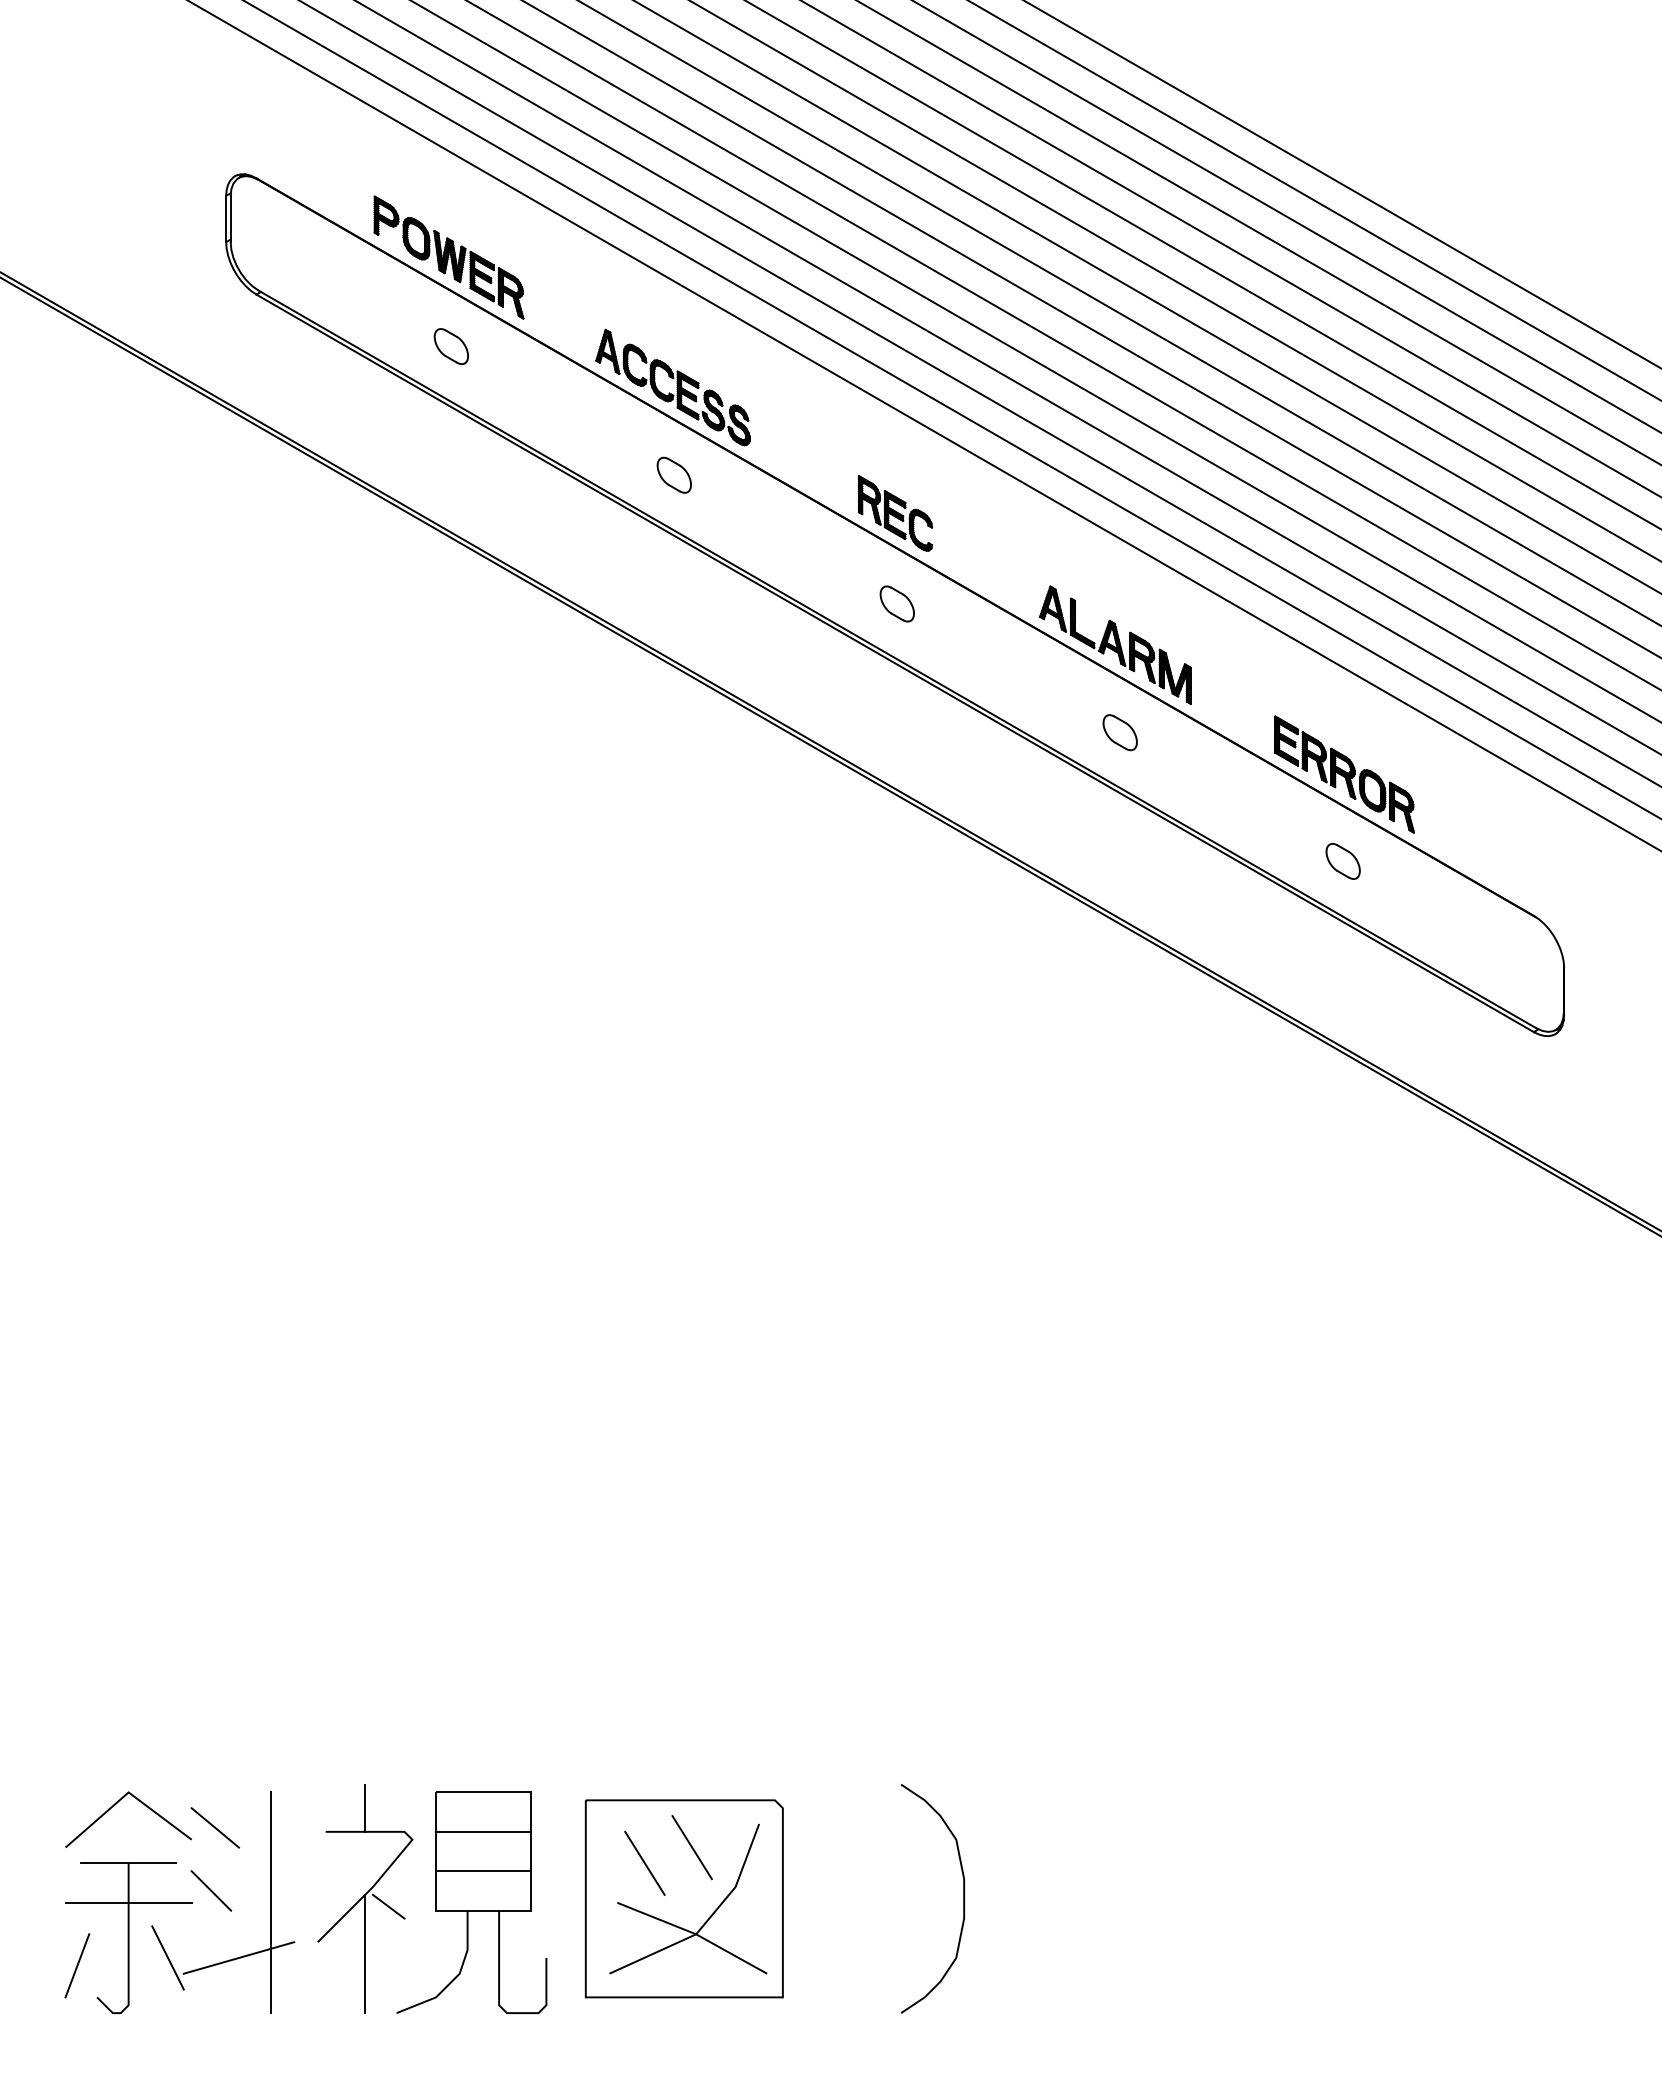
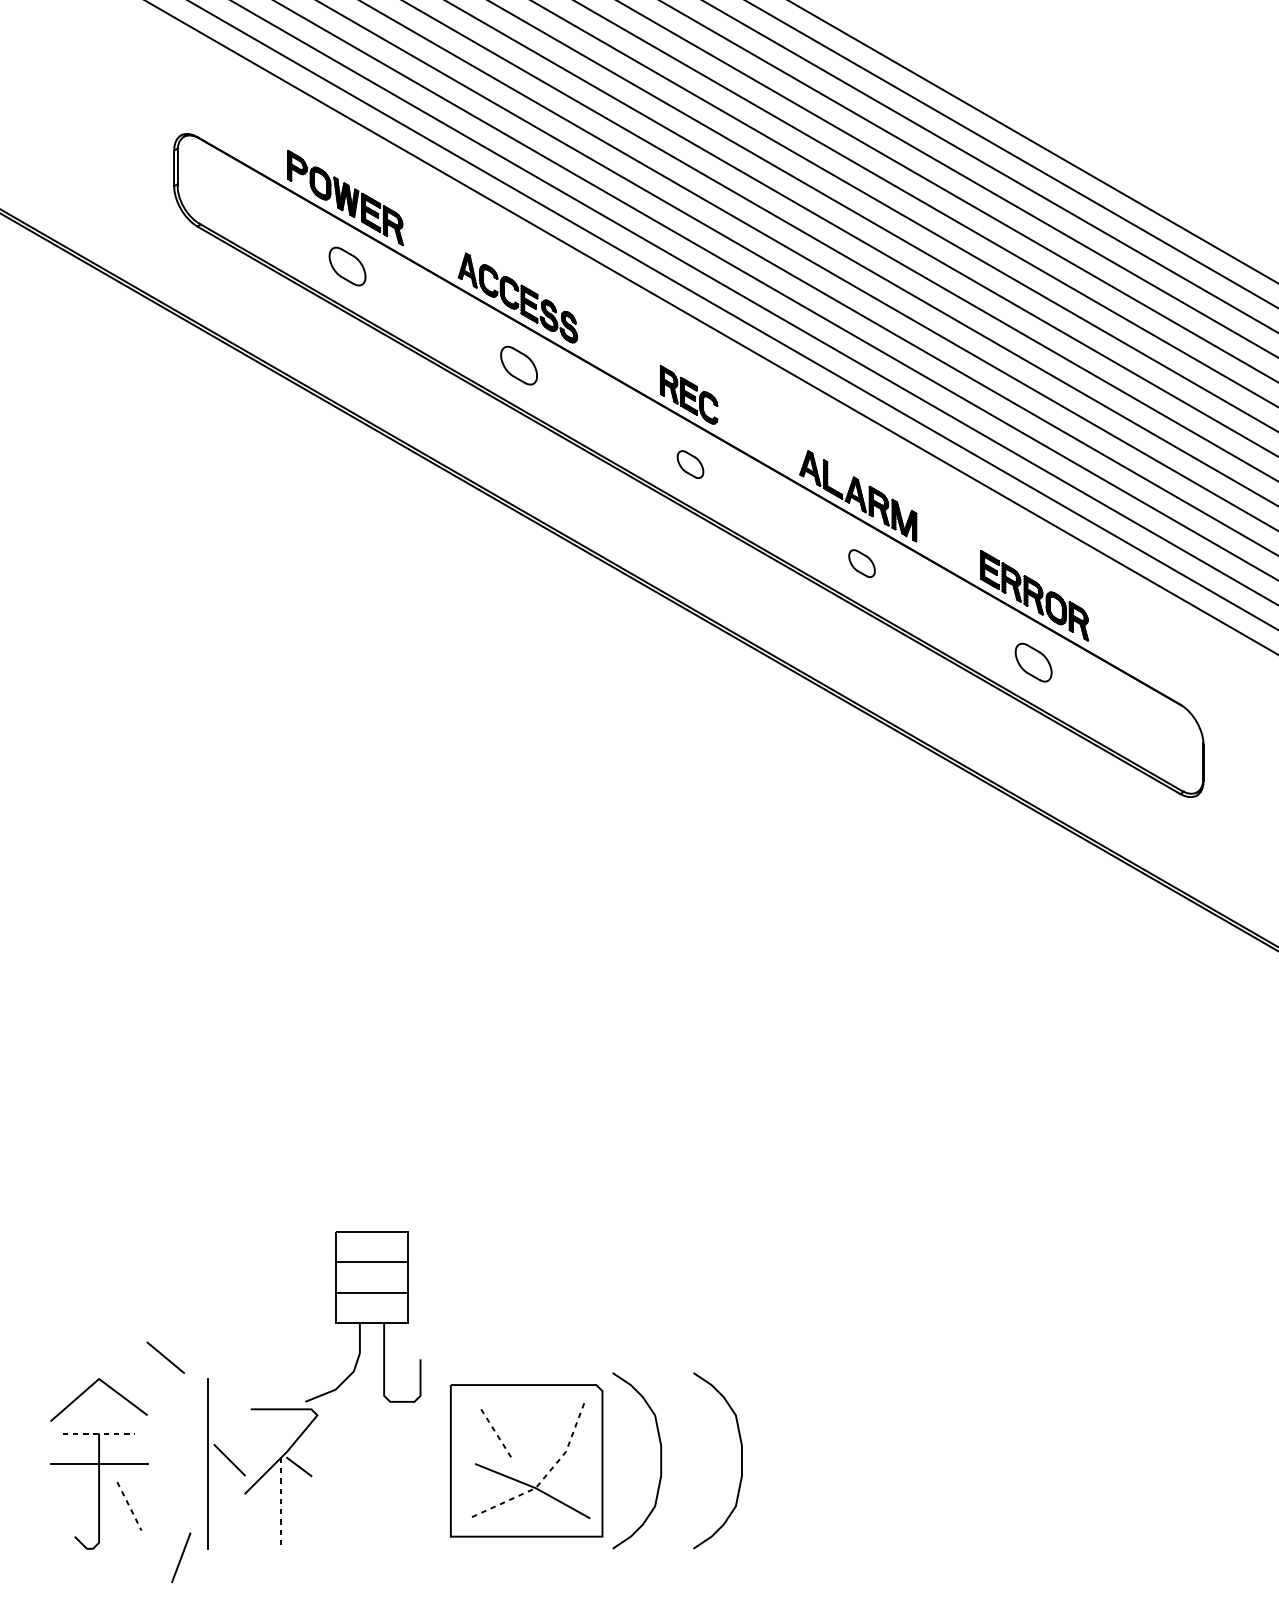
part: (450, 346) -> (346, 266), size x1.4
part: (673, 474) -> (518, 364), size x1.4
part: (1342, 861) -> (1033, 662), size x1.4
line: (365, 1807) -> (281, 1390), removed
line: (215, 1827) -> (165, 1357), moved
line: (691, 1847) -> (532, 1421), removed
line: (129, 1863) -> (99, 1433), solid -> dashed
line: (645, 1863) -> (496, 1433), solid -> dashed
line: (211, 1890) -> (229, 1459), moved
curve: (858, 1898) -> (660, 1460), added
part: (471, 1902) -> (362, 1316), moved
line: (706, 1921) -> (543, 1478), solid -> dashed
line: (365, 1954) -> (281, 1503), solid -> dashed
line: (238, 1957) -> (183, 1505), removed
line: (168, 1958) -> (129, 1506), solid -> dashed
line: (77, 1965) -> (181, 1557), moved

